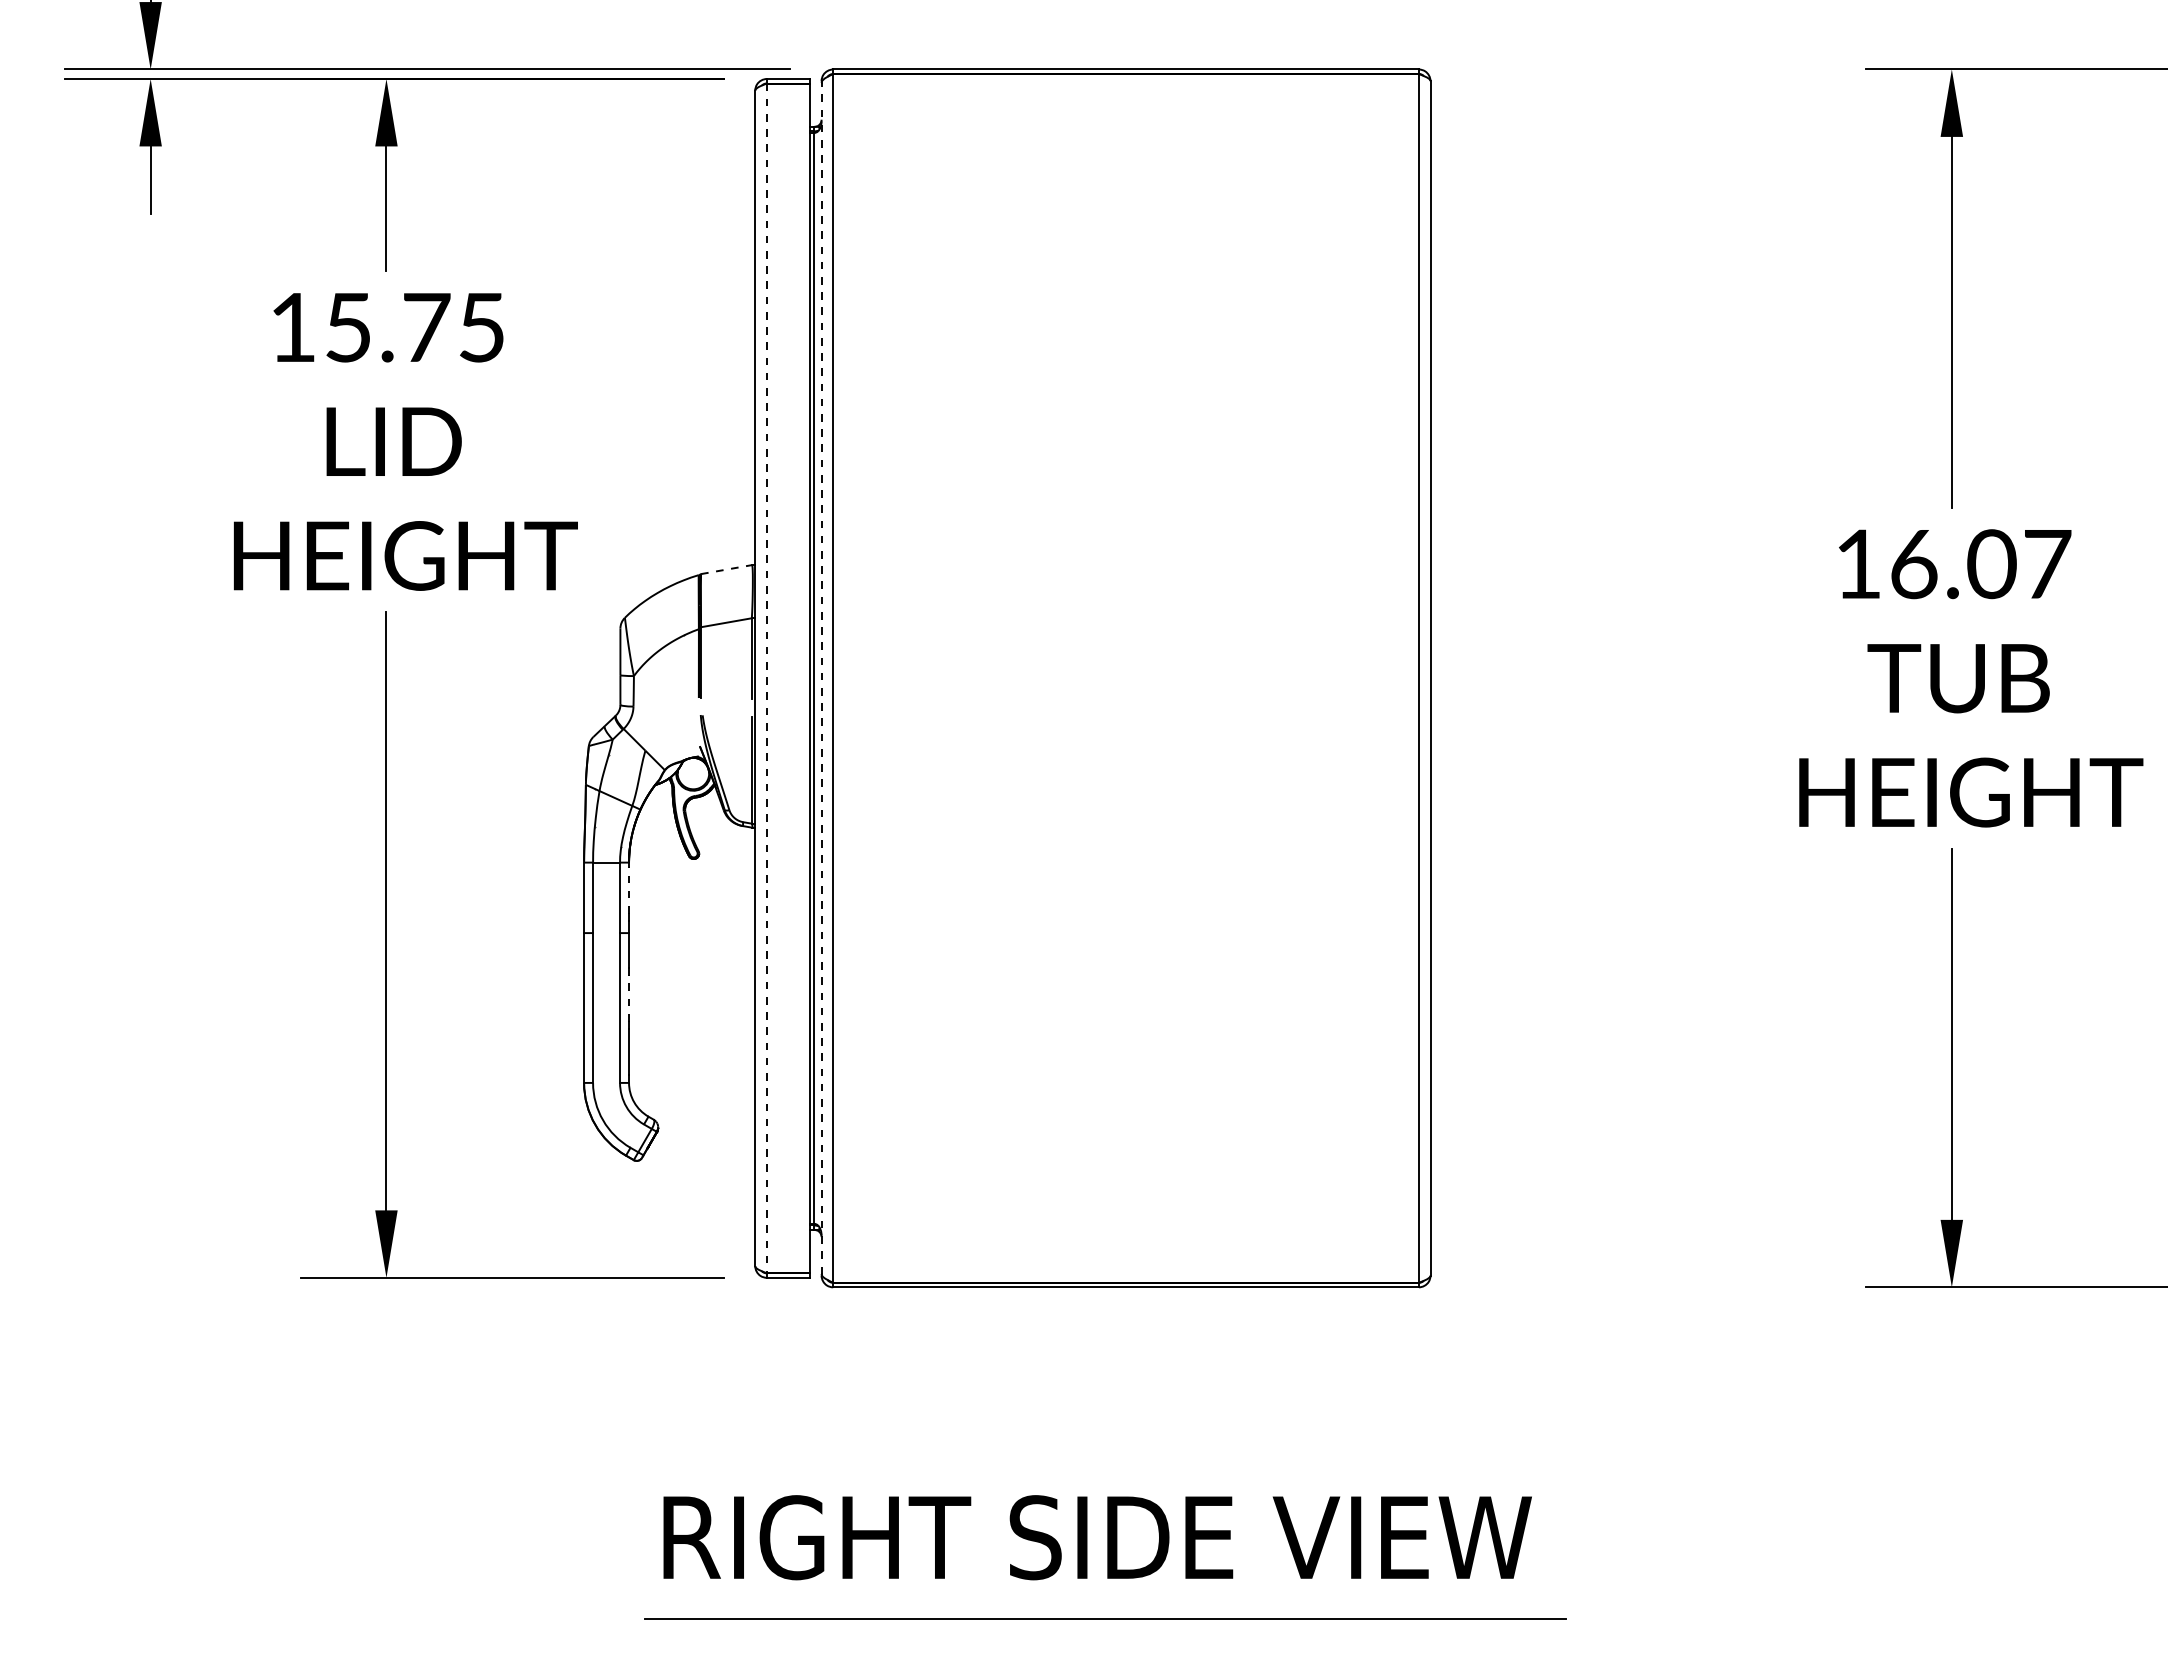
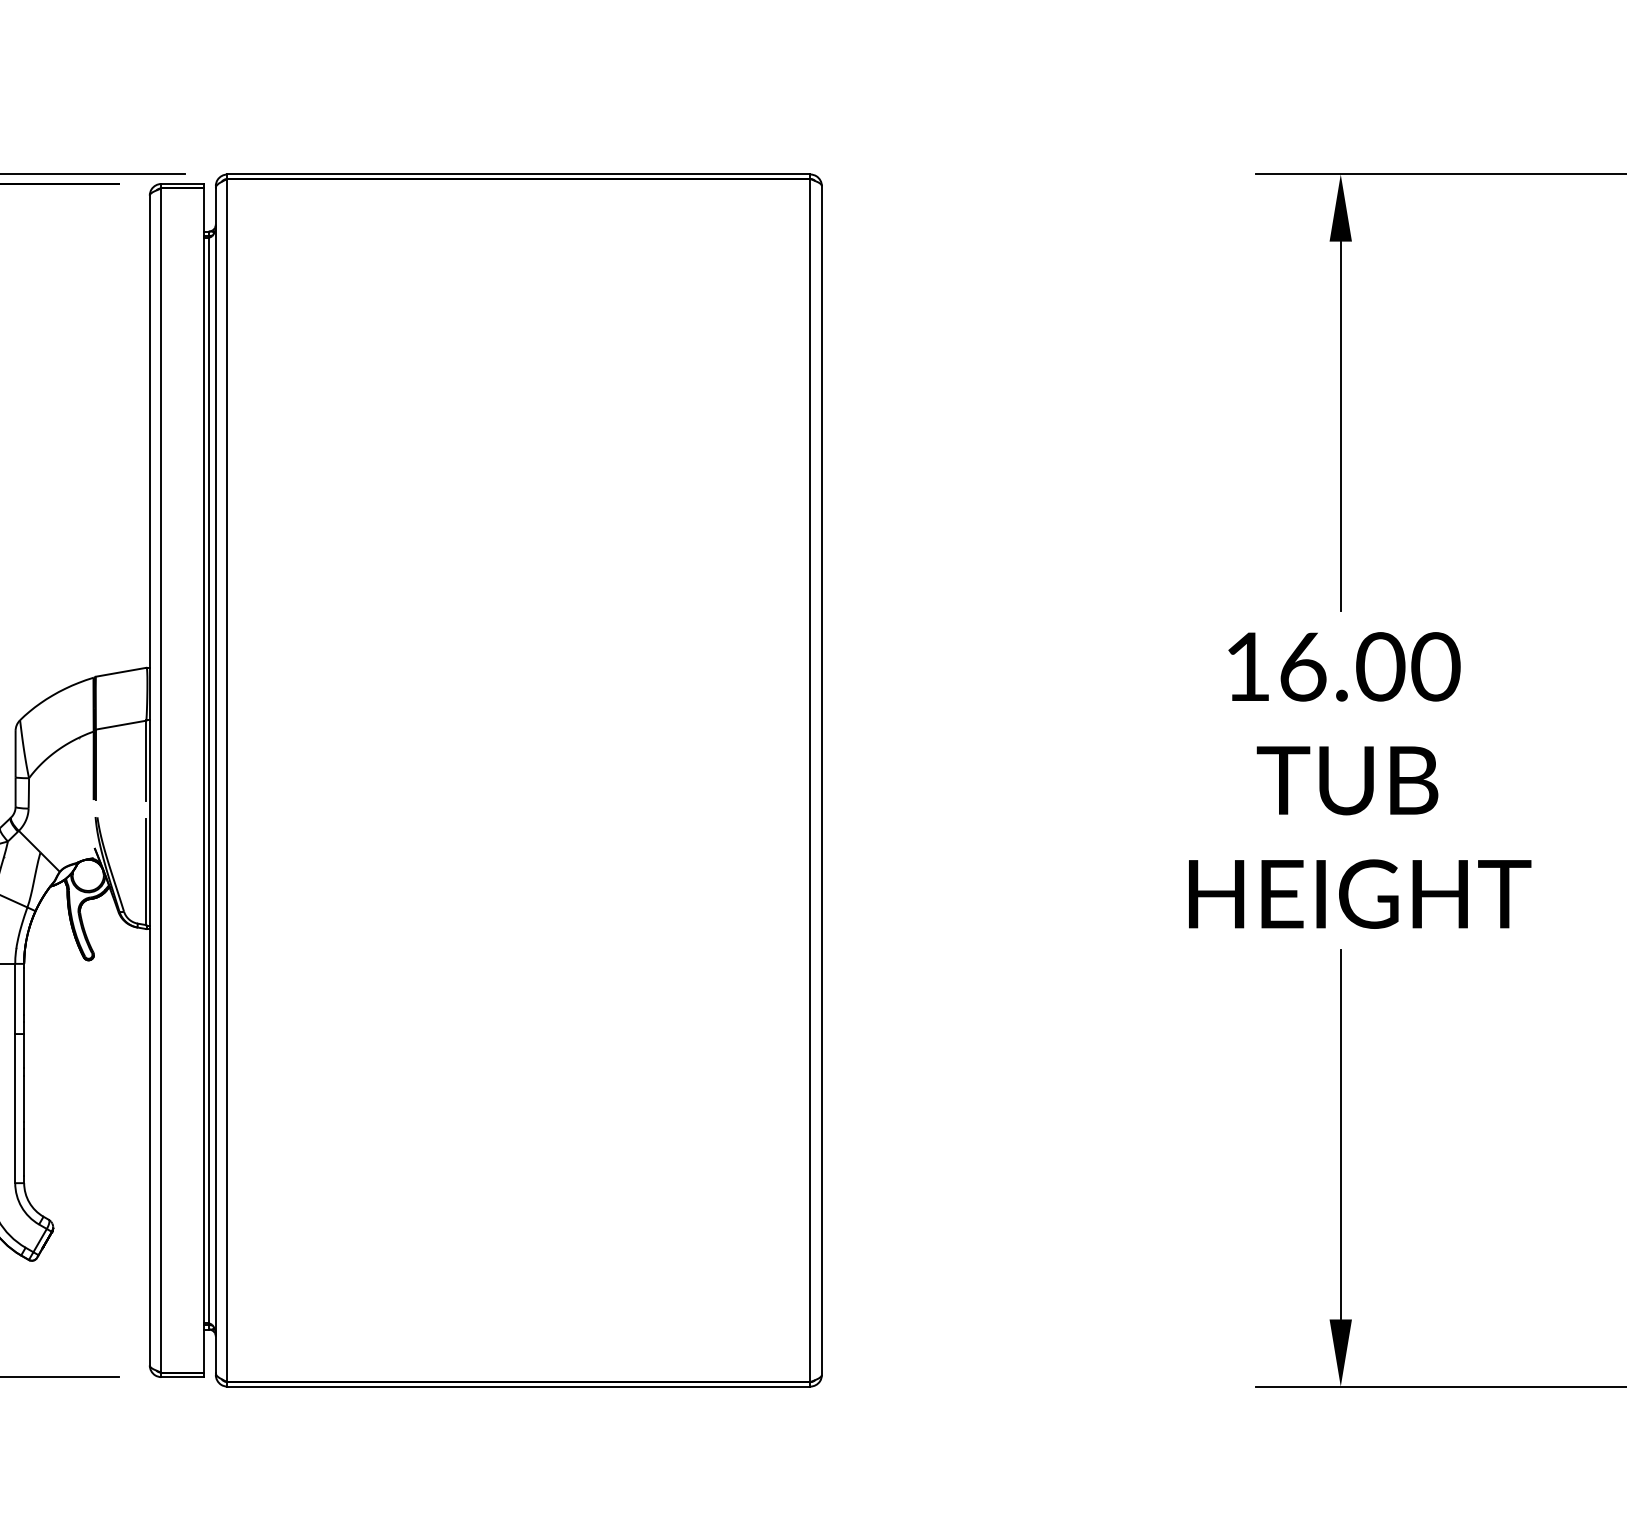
text: (2047, 564) -> (1435, 667), 16.07 -> 16.00
line: (726, 569) -> (121, 672), dashed -> solid
line: (766, 678) -> (161, 780), dashed -> solid
line: (821, 678) -> (215, 780), dashed -> solid
line: (629, 889) -> (24, 990), dashed -> solid
line: (629, 997) -> (24, 1098), dashed -> solid

